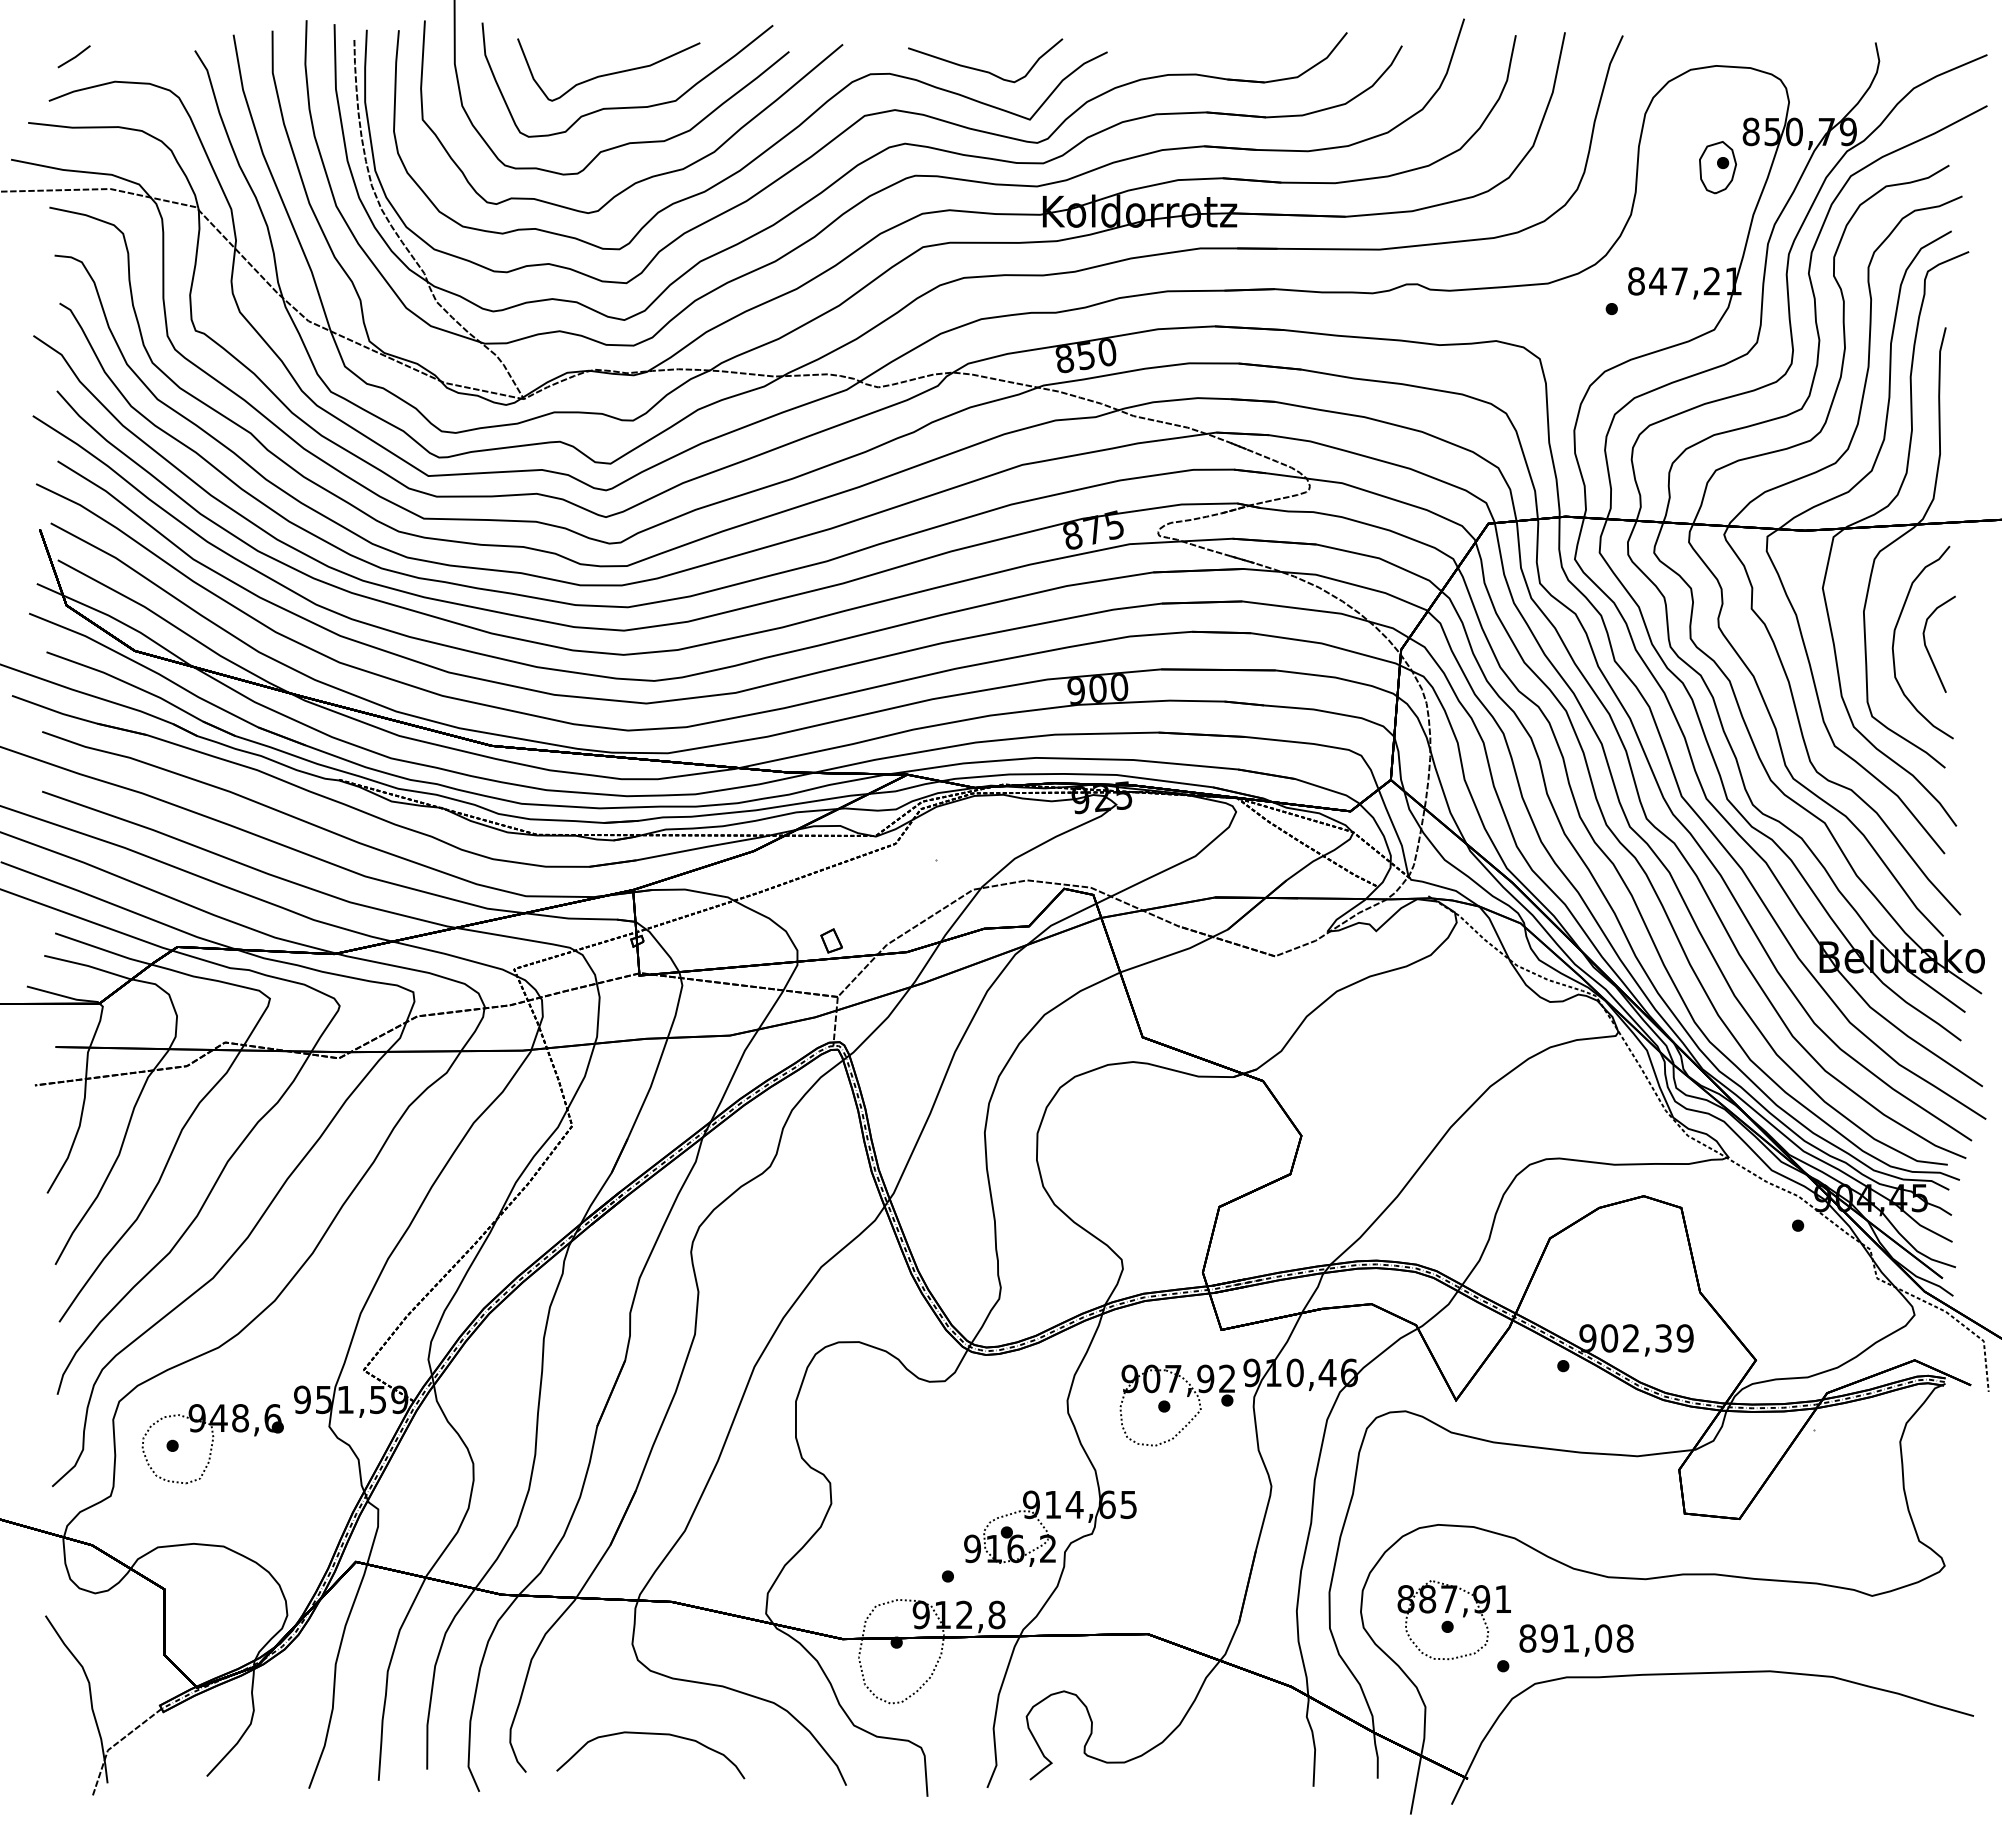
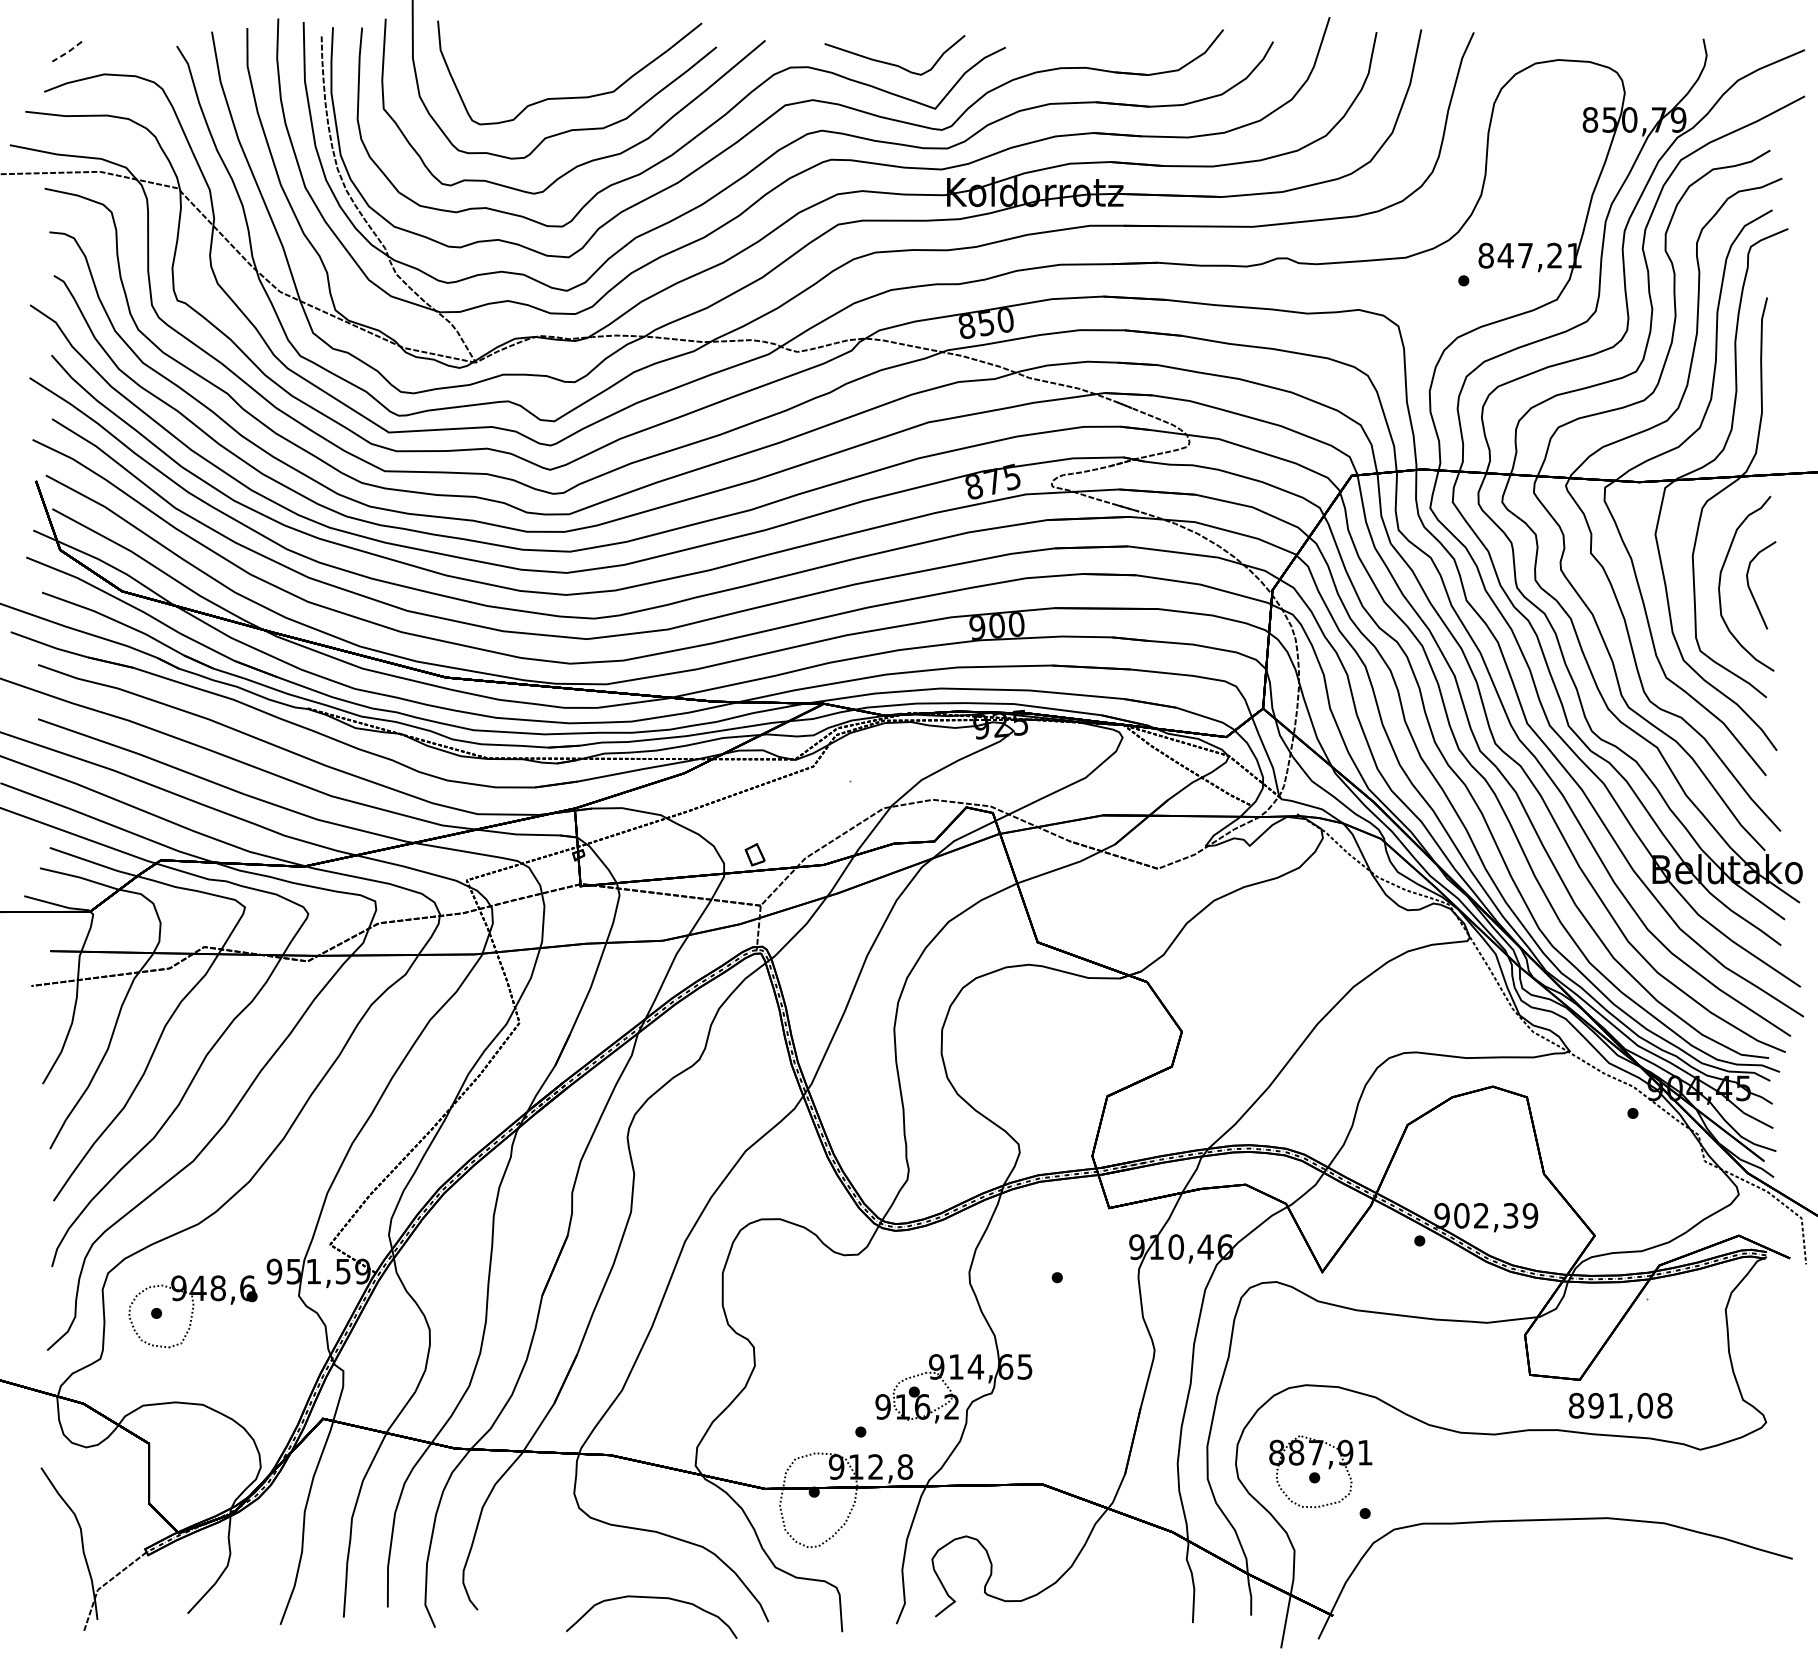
line: (74, 57) -> (67, 52), solid -> dashed
curve: (608, 73) -> (552, 66), removed
part: (1717, 167) -> (1559, 152), removed
part: (1172, 1392) -> (1064, 1264), removed
text: (1576, 1640) -> (1620, 1407), moved
curve: (650, 1734) -> (651, 1598), moved

